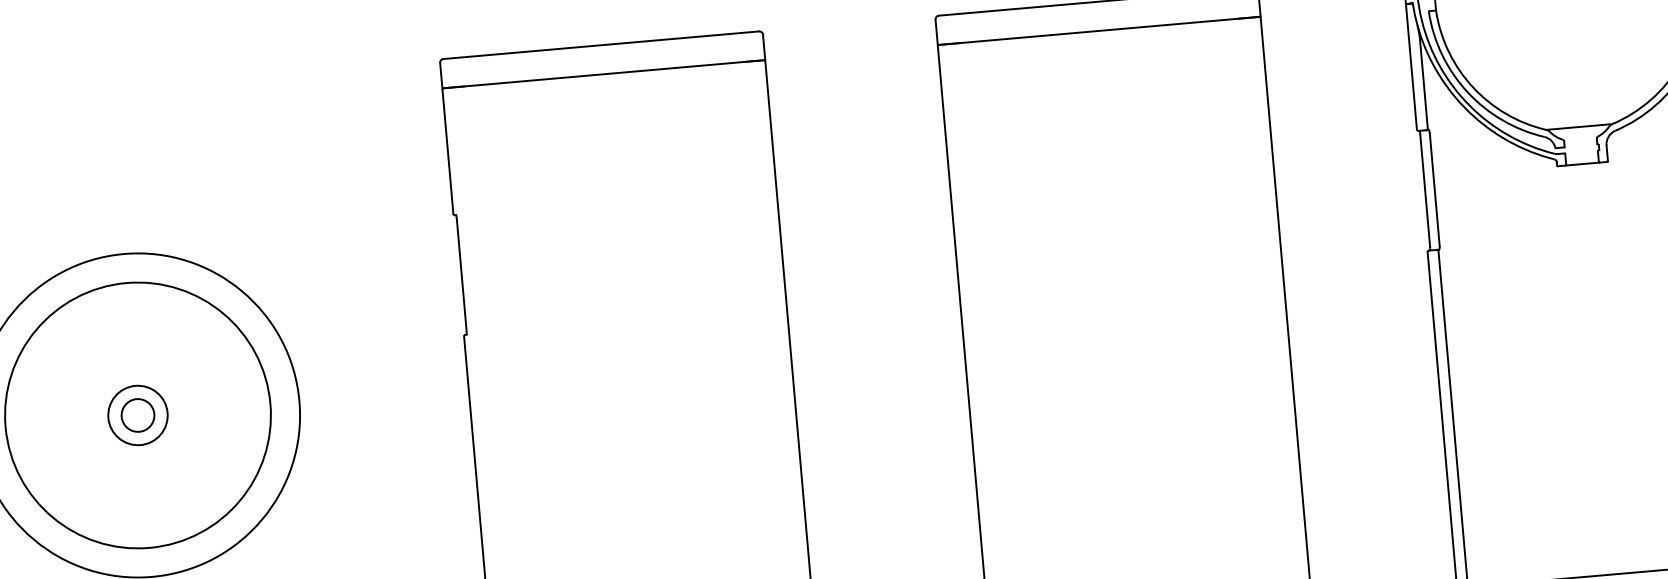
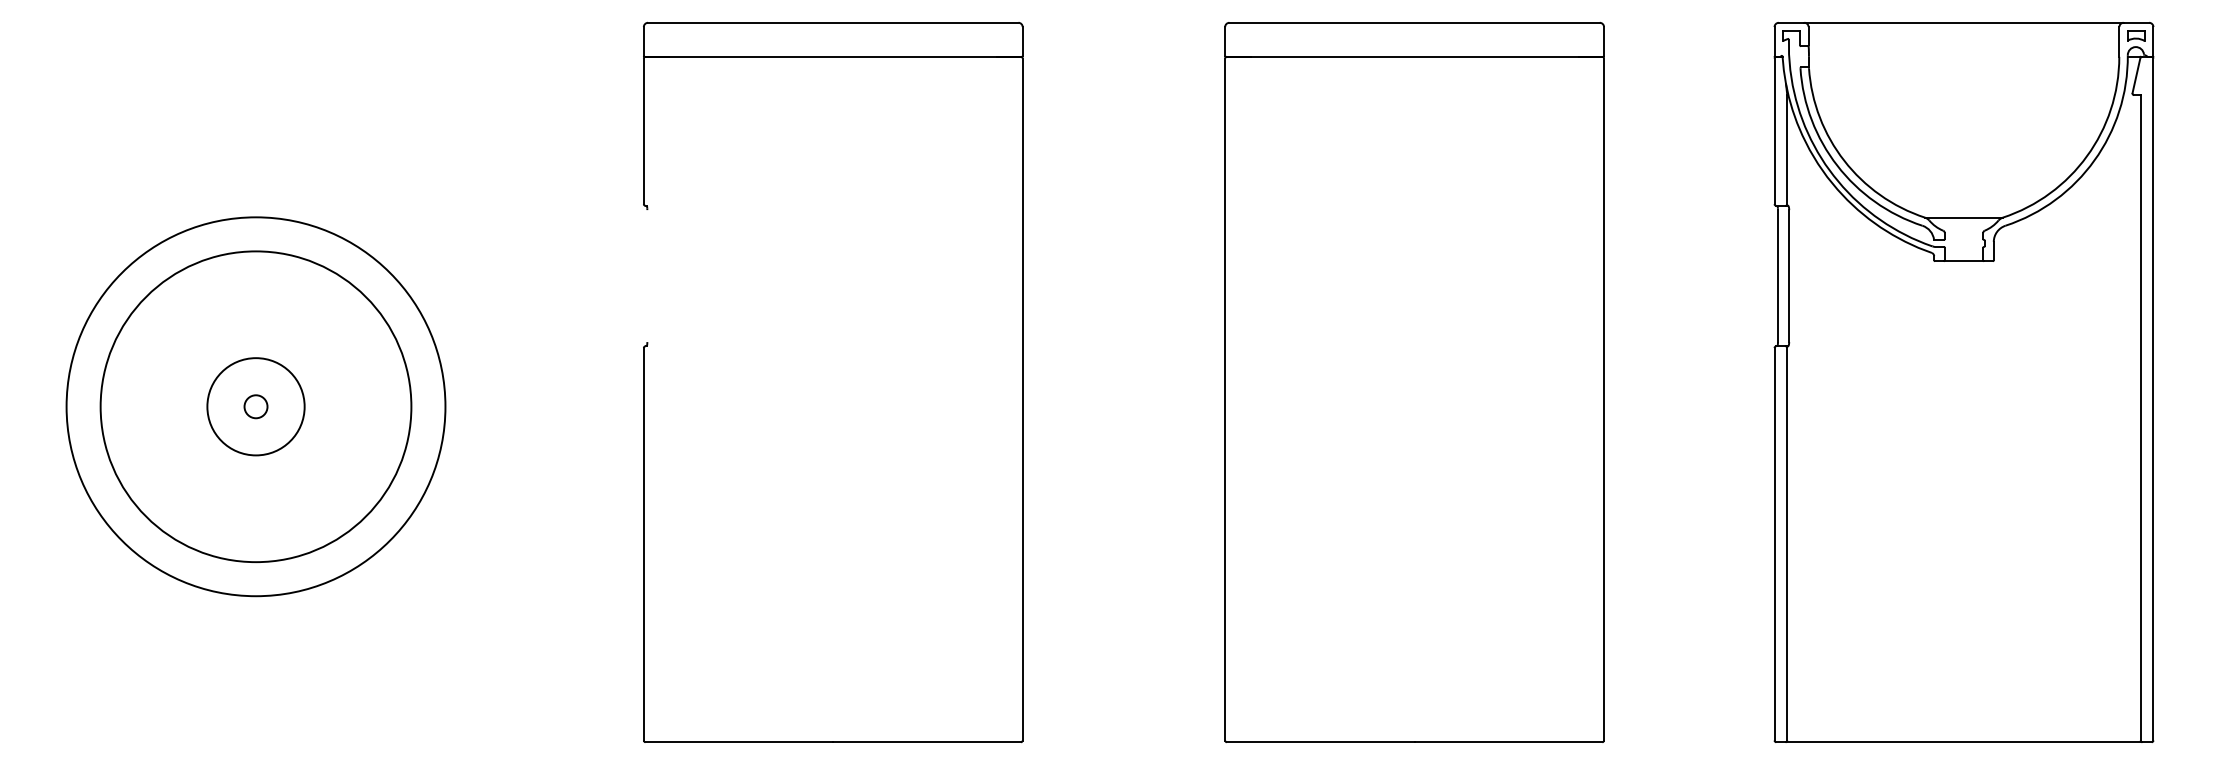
line: (461, 275) -> (647, 276), removed
circle: (137, 415) -> (255, 406), size x0.6
circle: (137, 415) -> (255, 406), size x1.4

